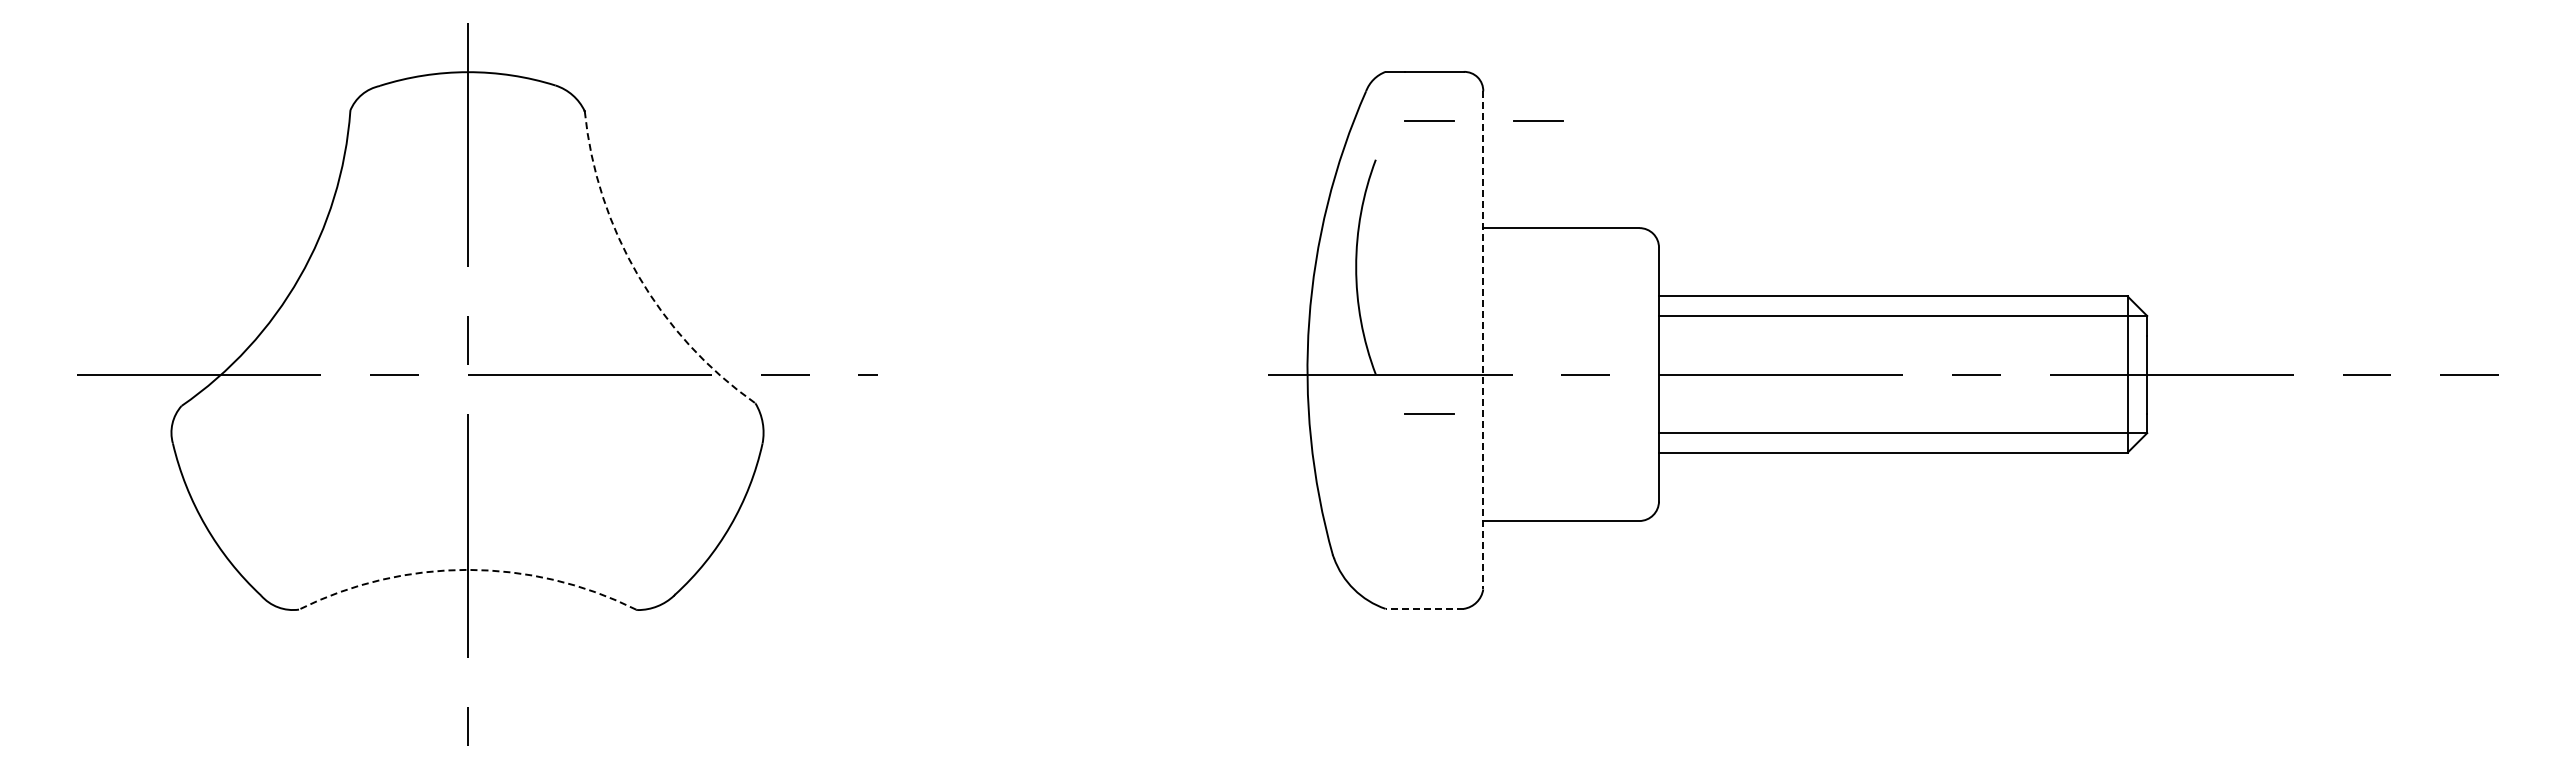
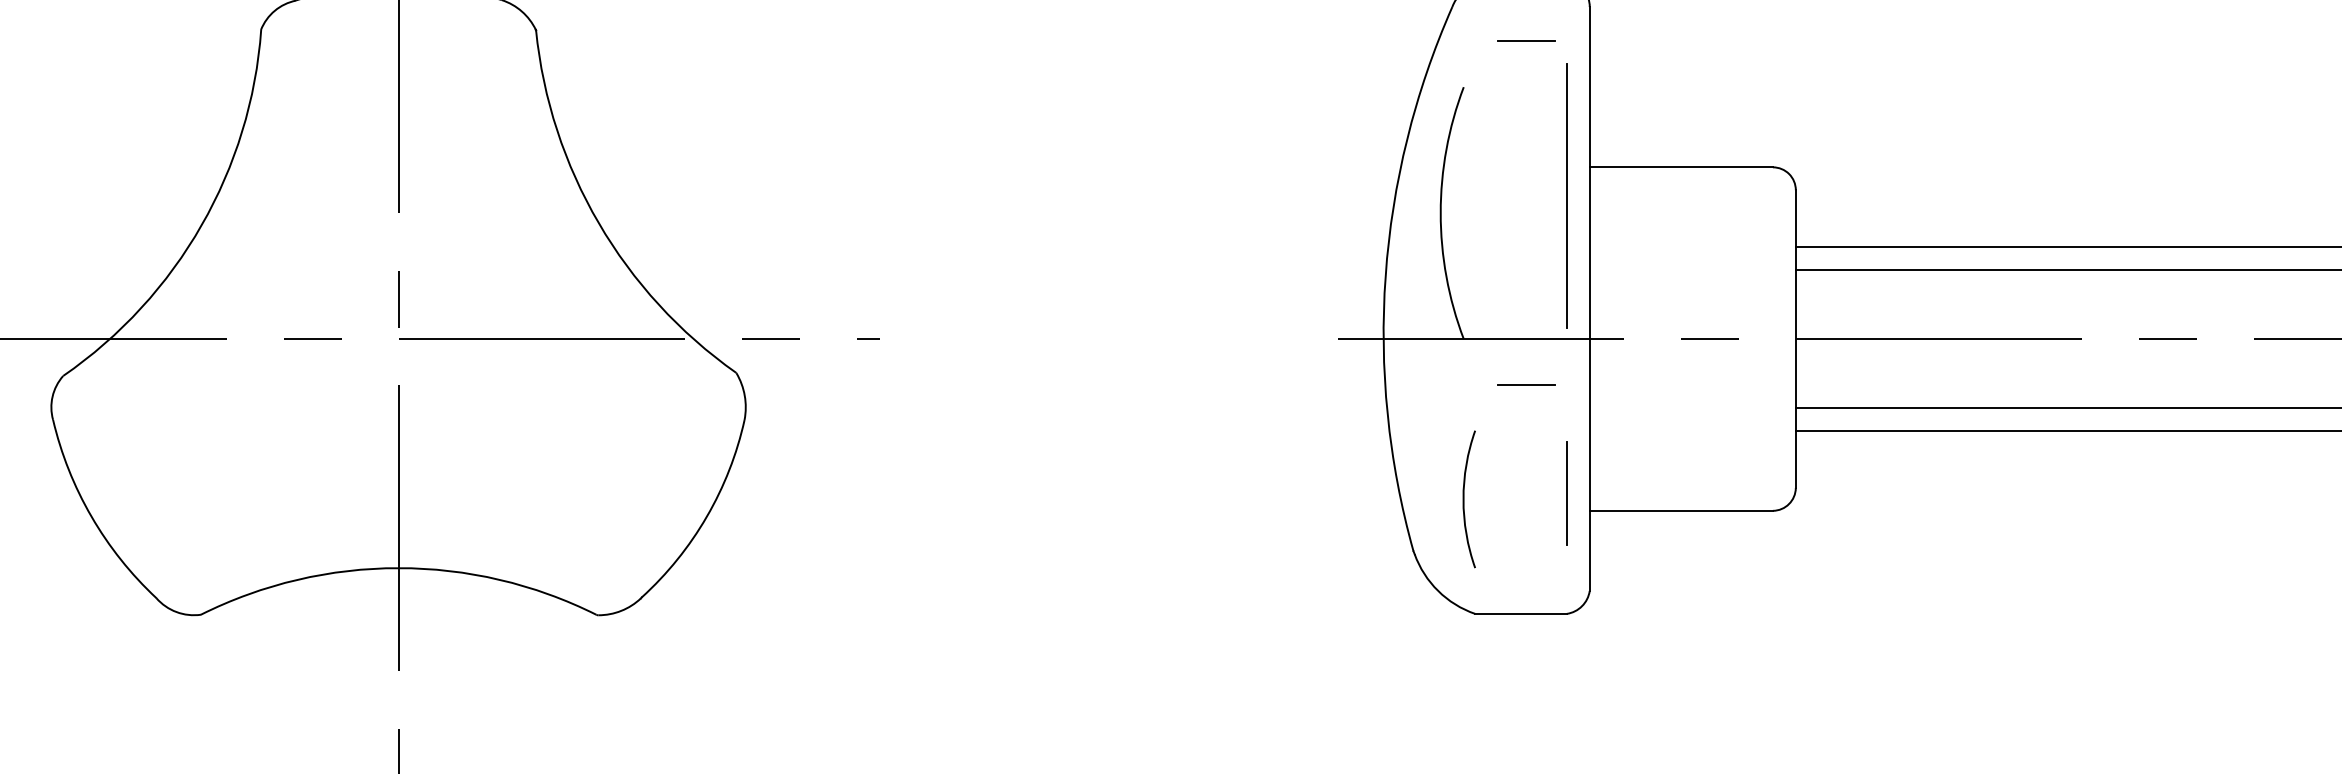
line: (1538, 120) -> (1654, 41), removed
line: (1463, 252) -> (1566, 195), added
arc: (638, 275) -> (599, 222), dashed -> solid
line: (1483, 340) -> (1590, 299), dashed -> solid
line: (1463, 506) -> (1566, 493), added
arc: (1376, 510) -> (1464, 498), added
arc: (467, 569) -> (398, 567), dashed -> solid
line: (1424, 608) -> (1520, 613), dashed -> solid

